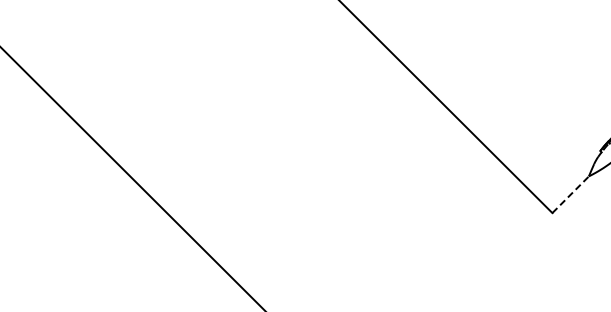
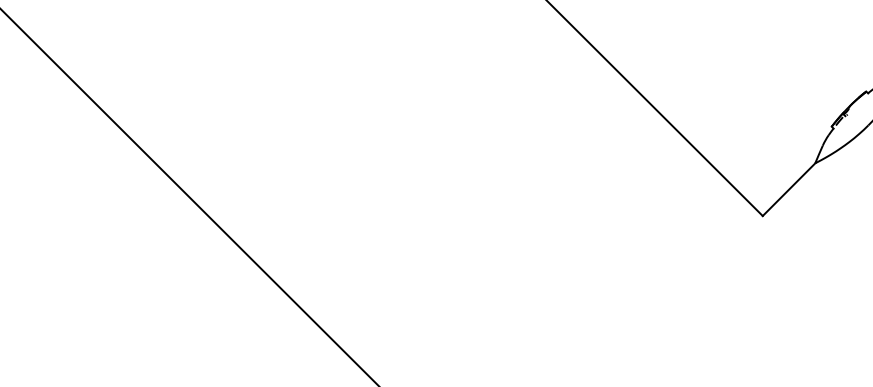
line: (570, 194) -> (788, 189), dashed -> solid

